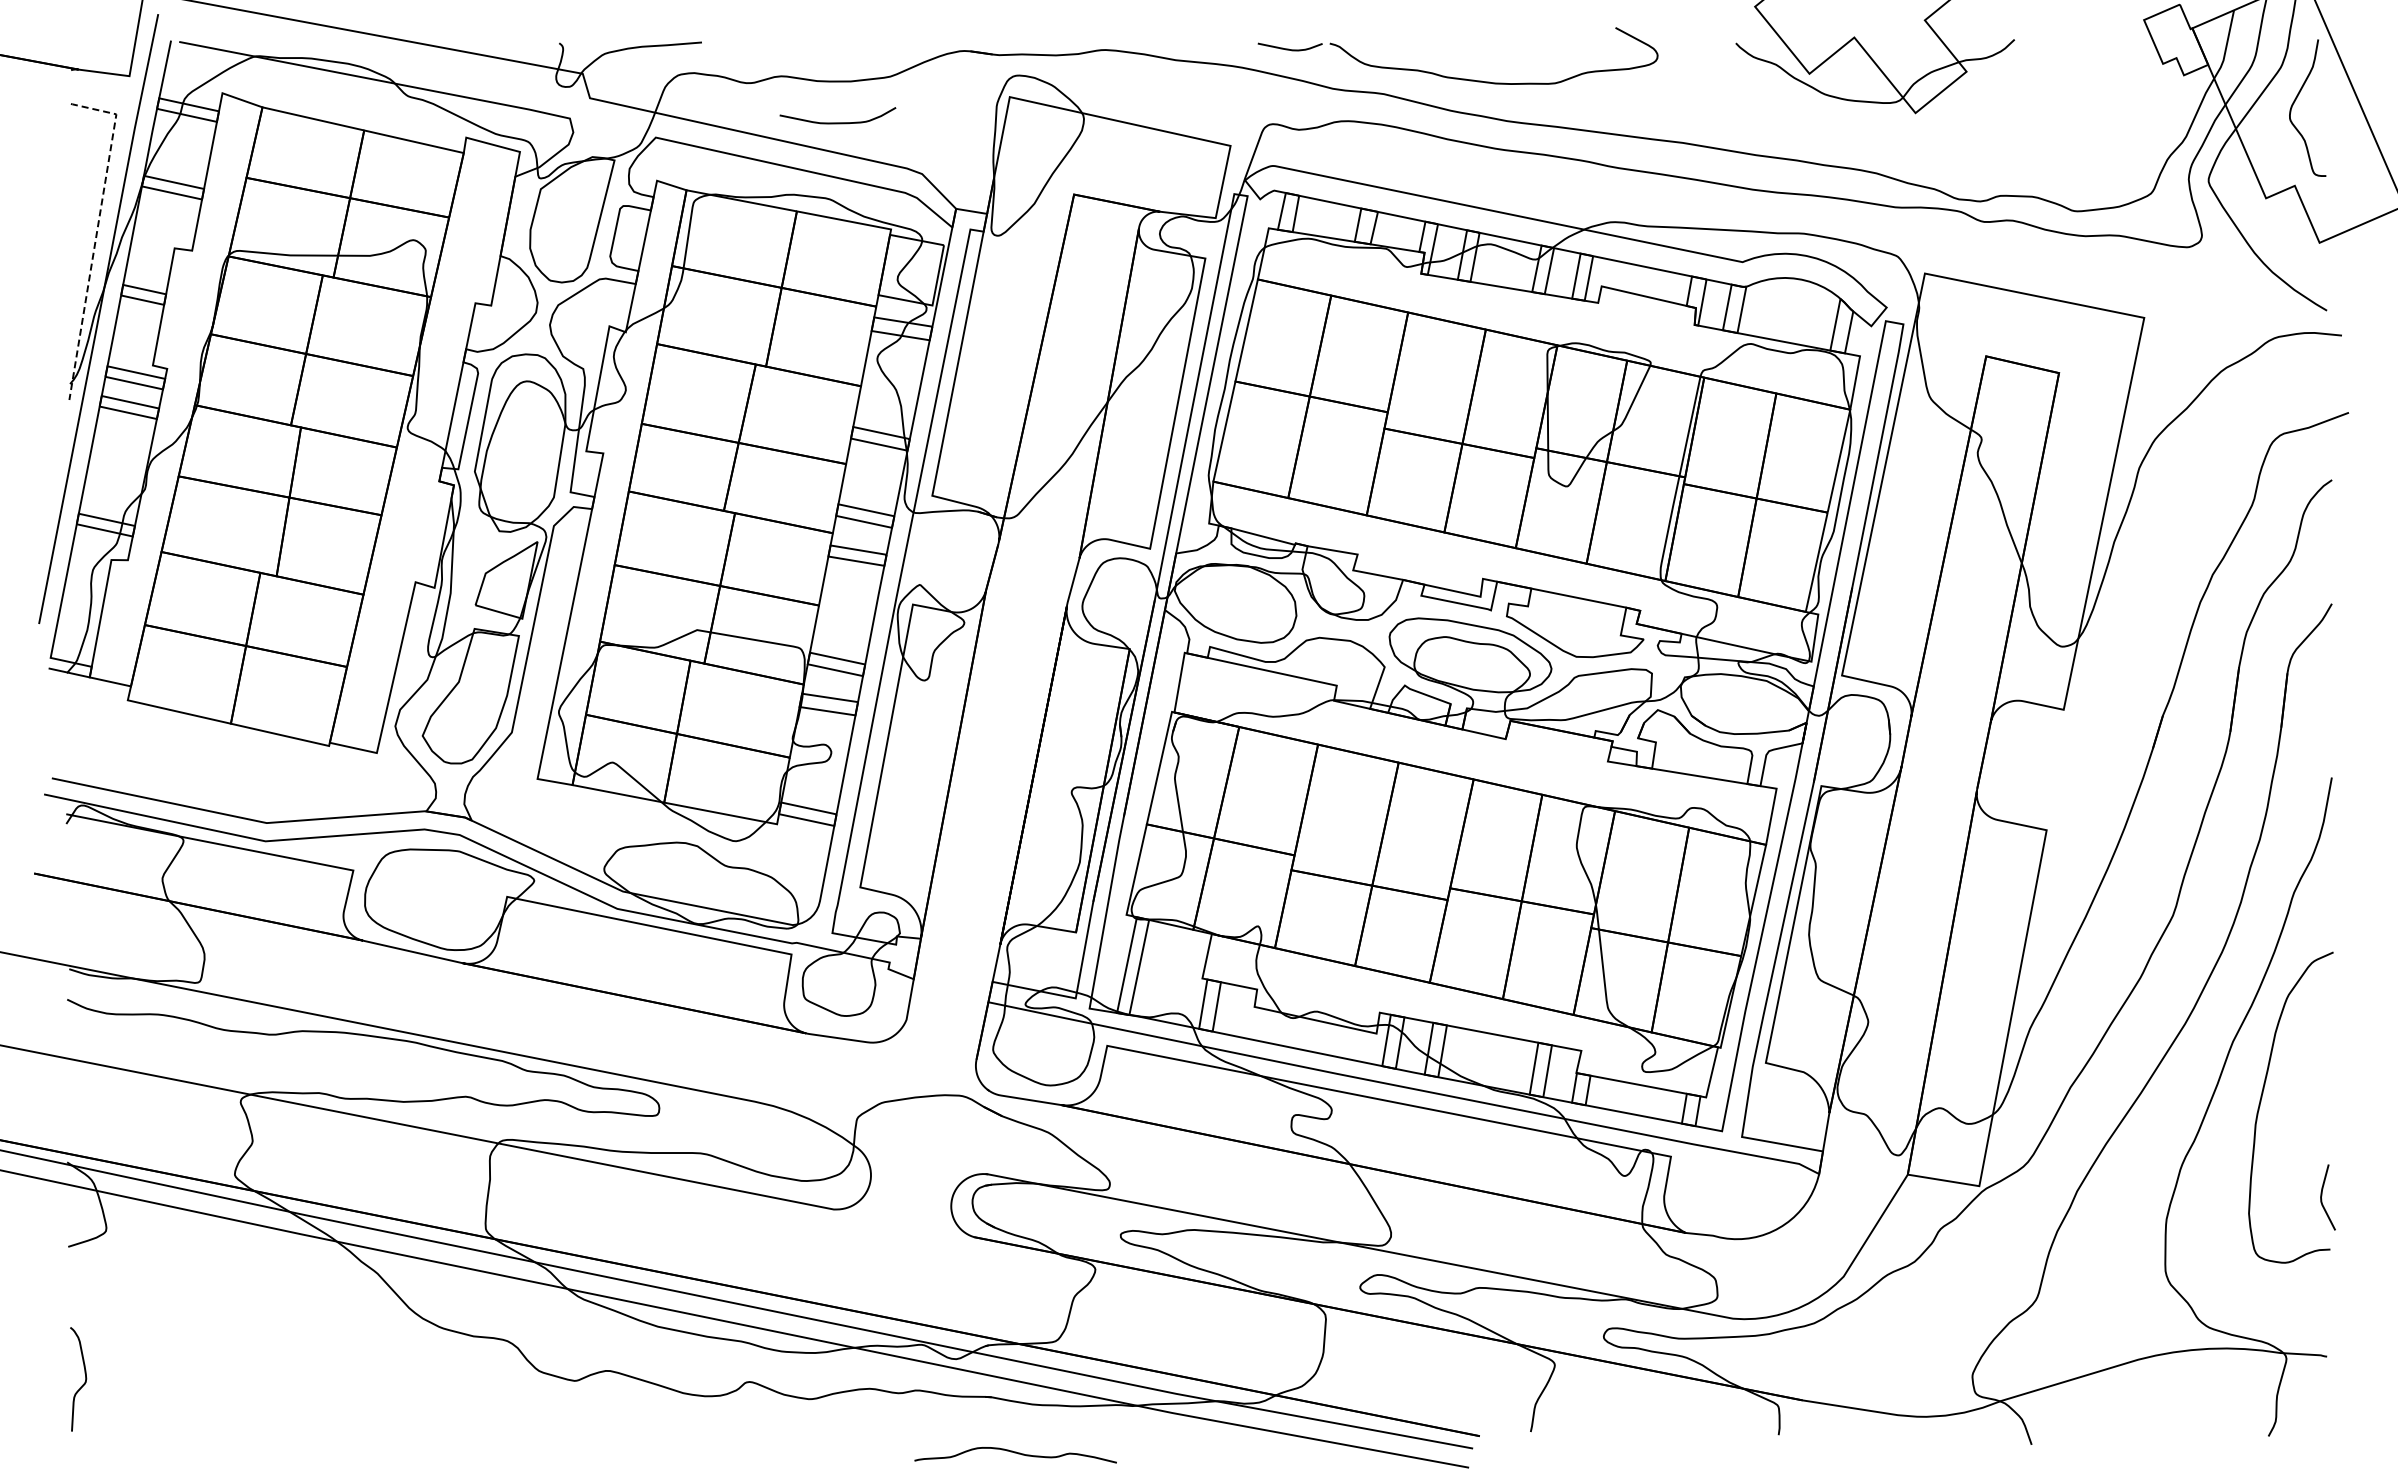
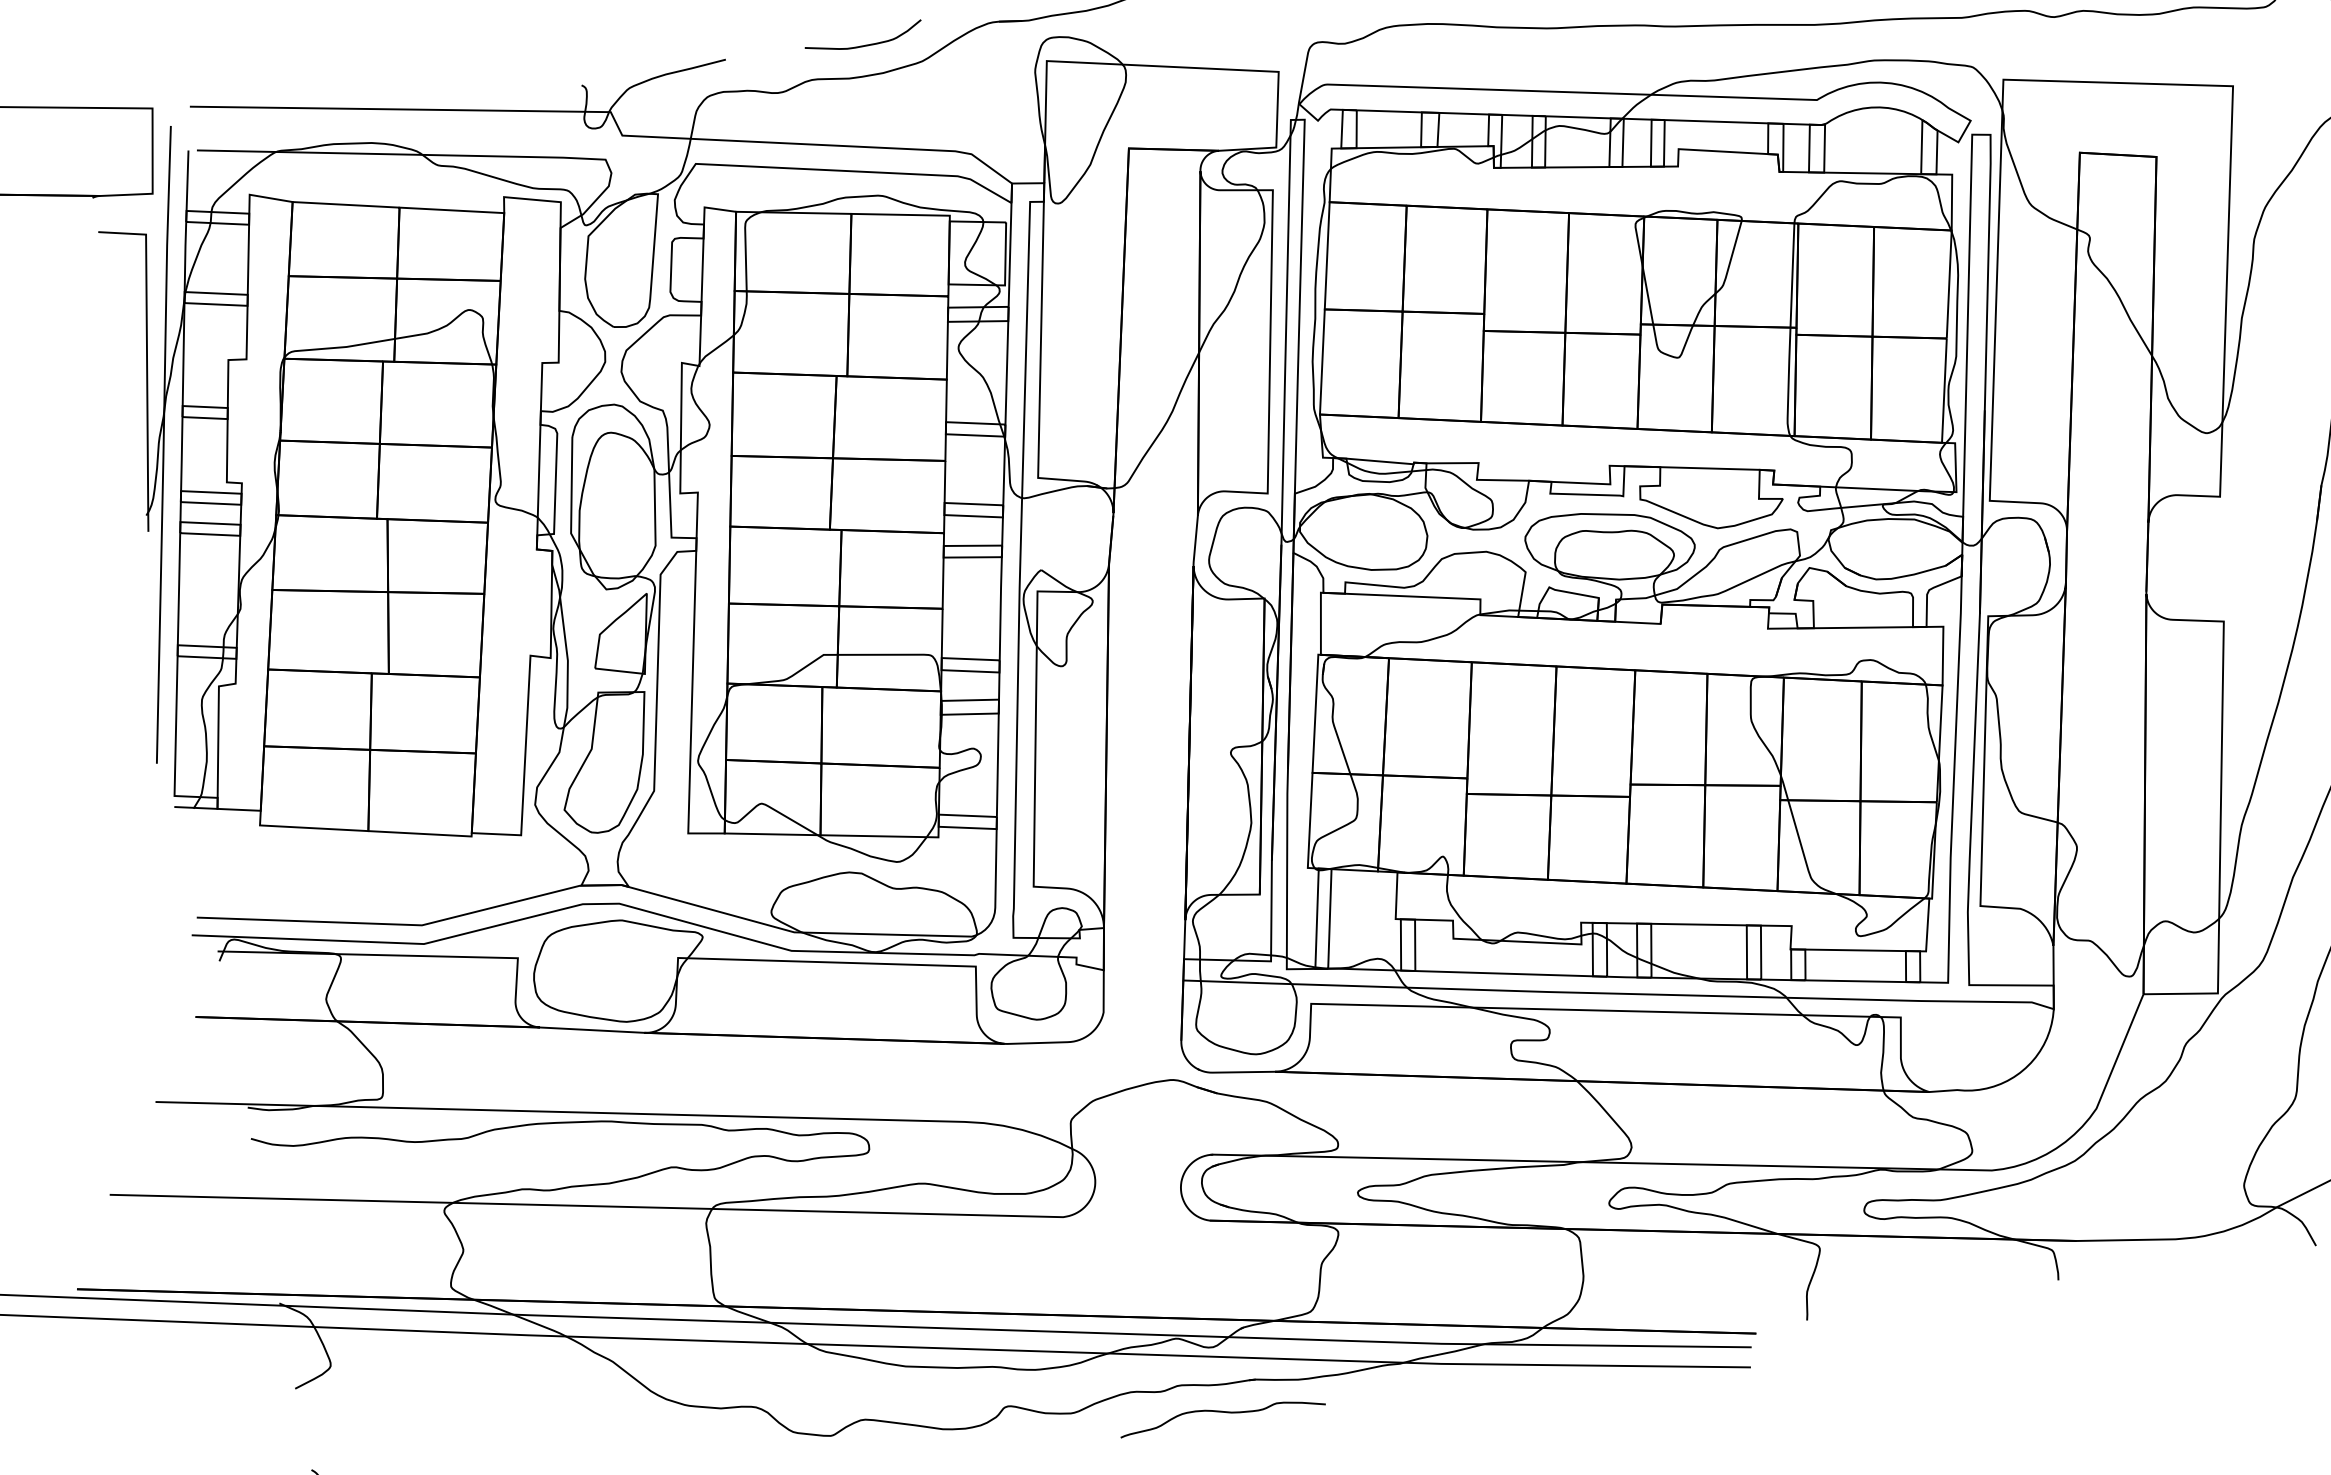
curve: (837, 122) -> (864, 45), moved
line: (96, 232) -> (146, 357), dashed -> solid
curve: (1015, 1453) -> (1221, 1412), moved

